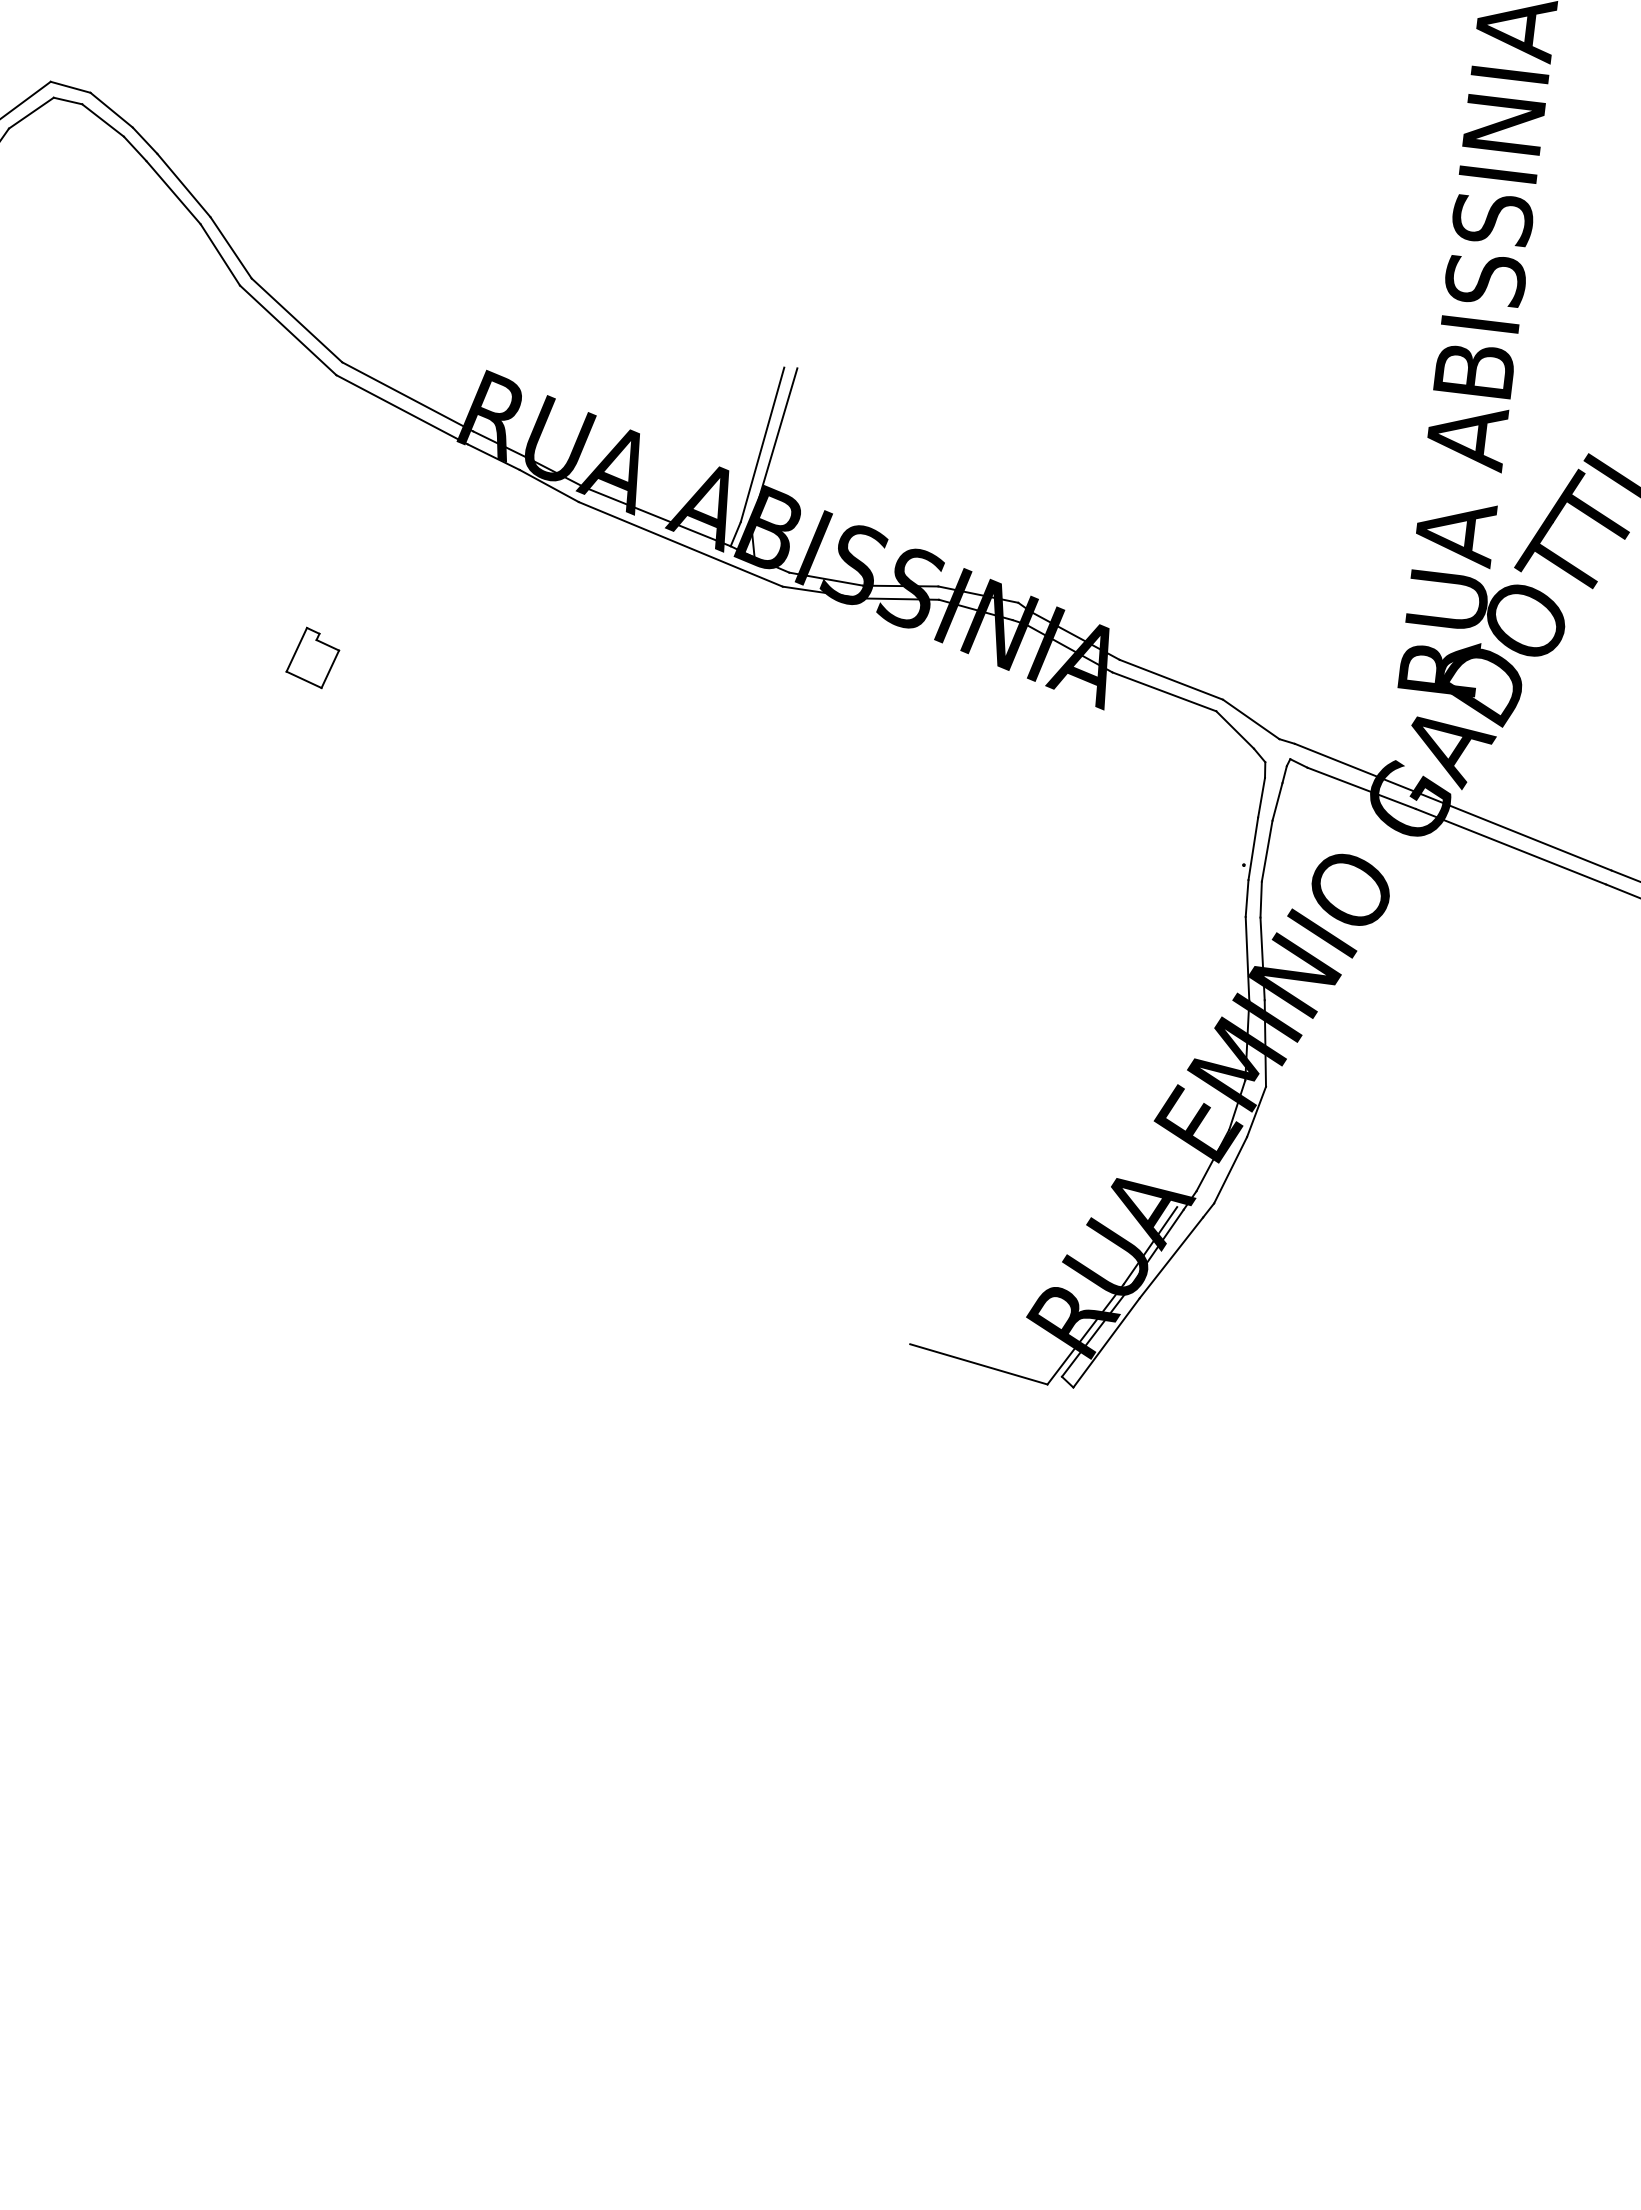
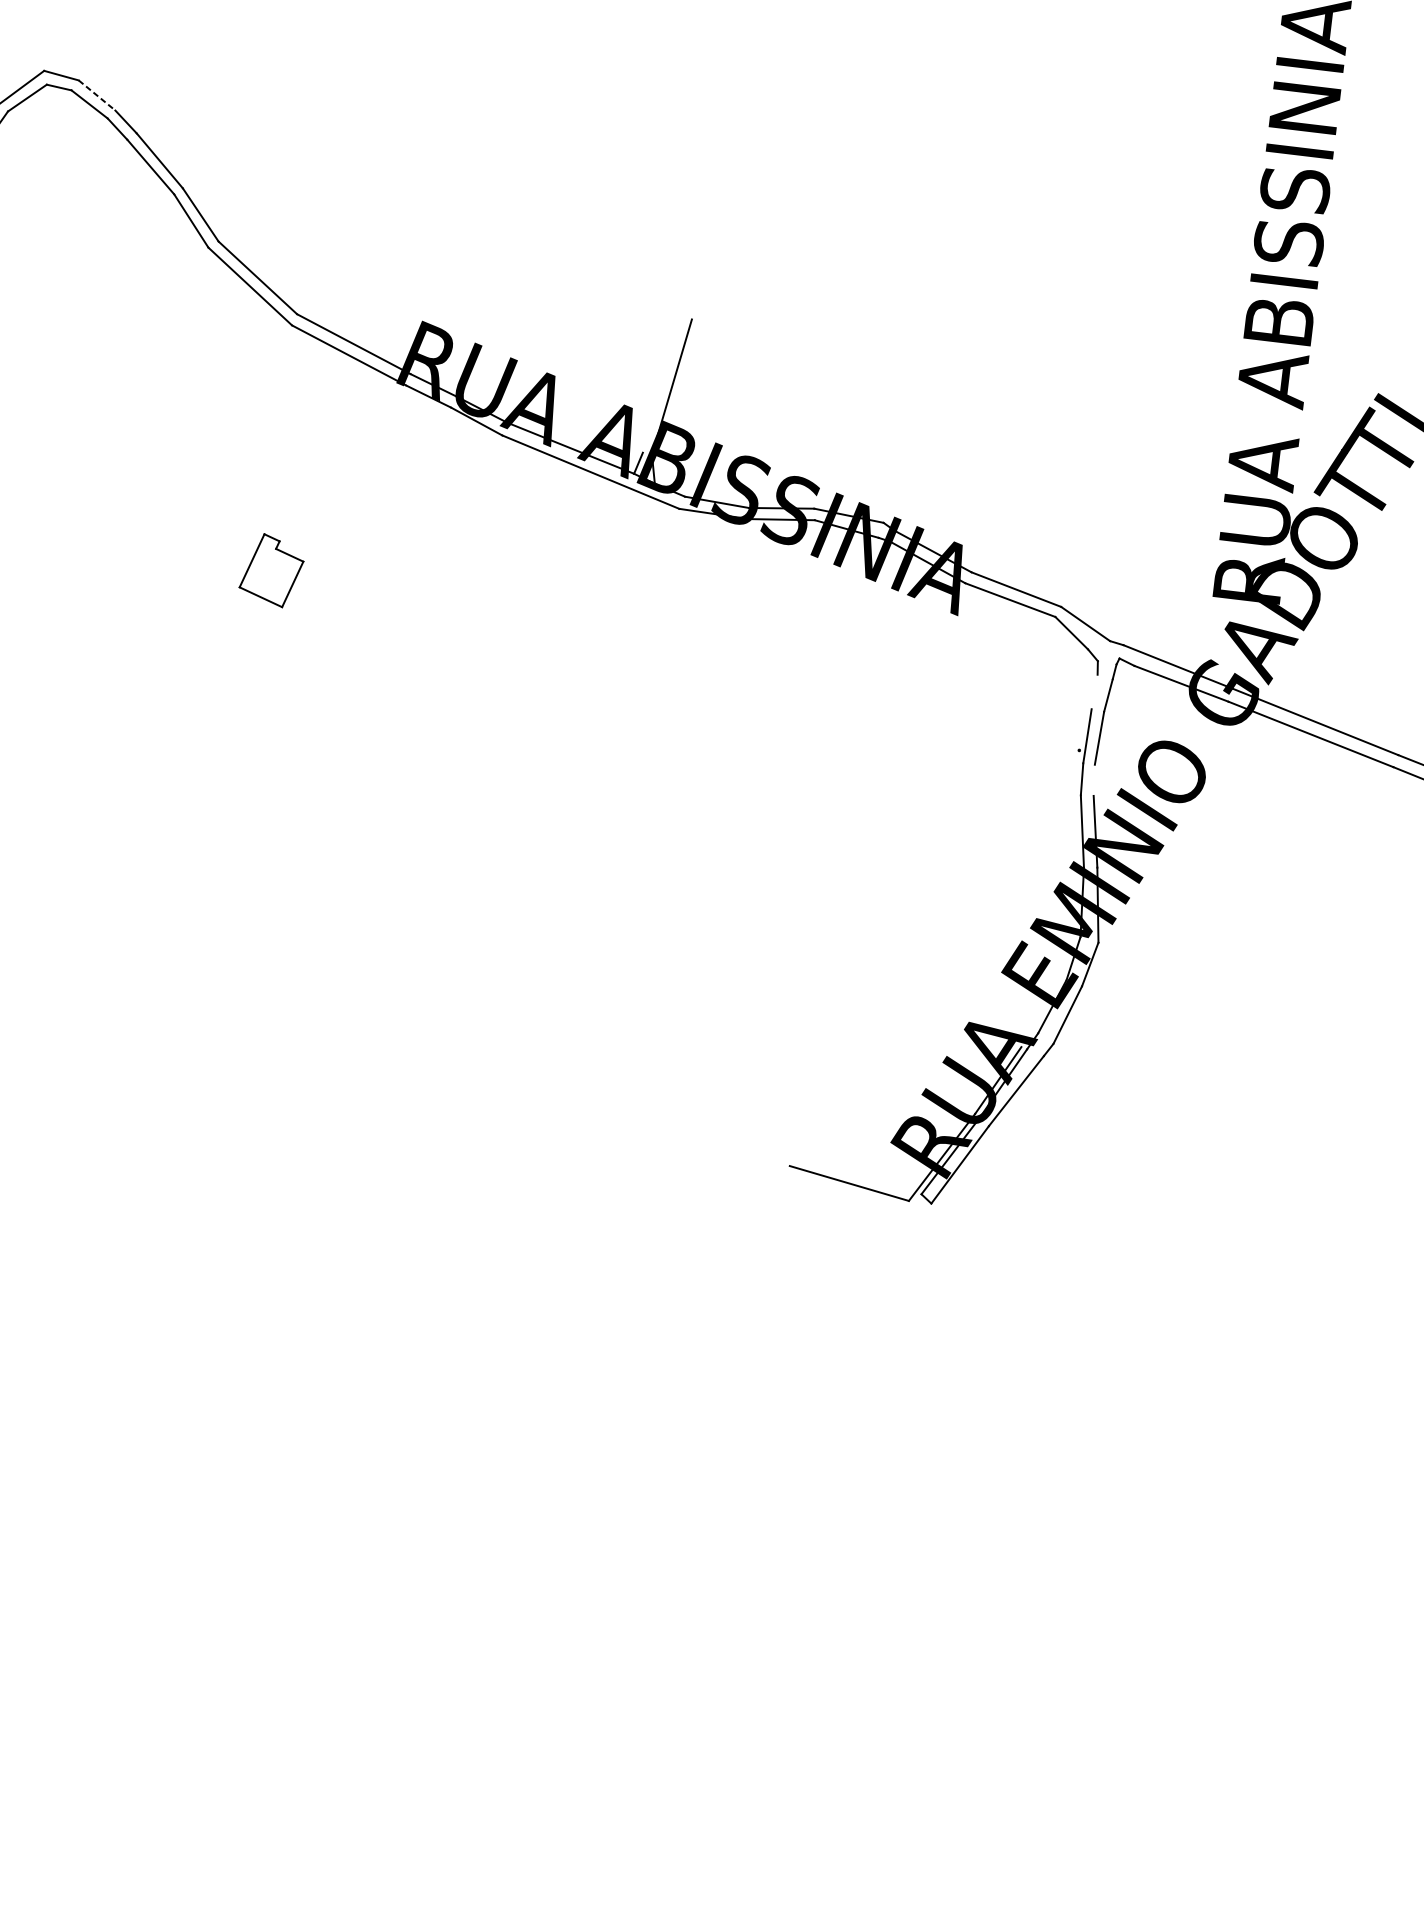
line: (112, 110) -> (97, 95), solid -> dashed
line: (762, 444) -> (661, 385), removed
part: (312, 657) -> (271, 570), size x1.4
line: (1261, 797) -> (1094, 691), removed
line: (1260, 899) -> (1093, 780), removed

